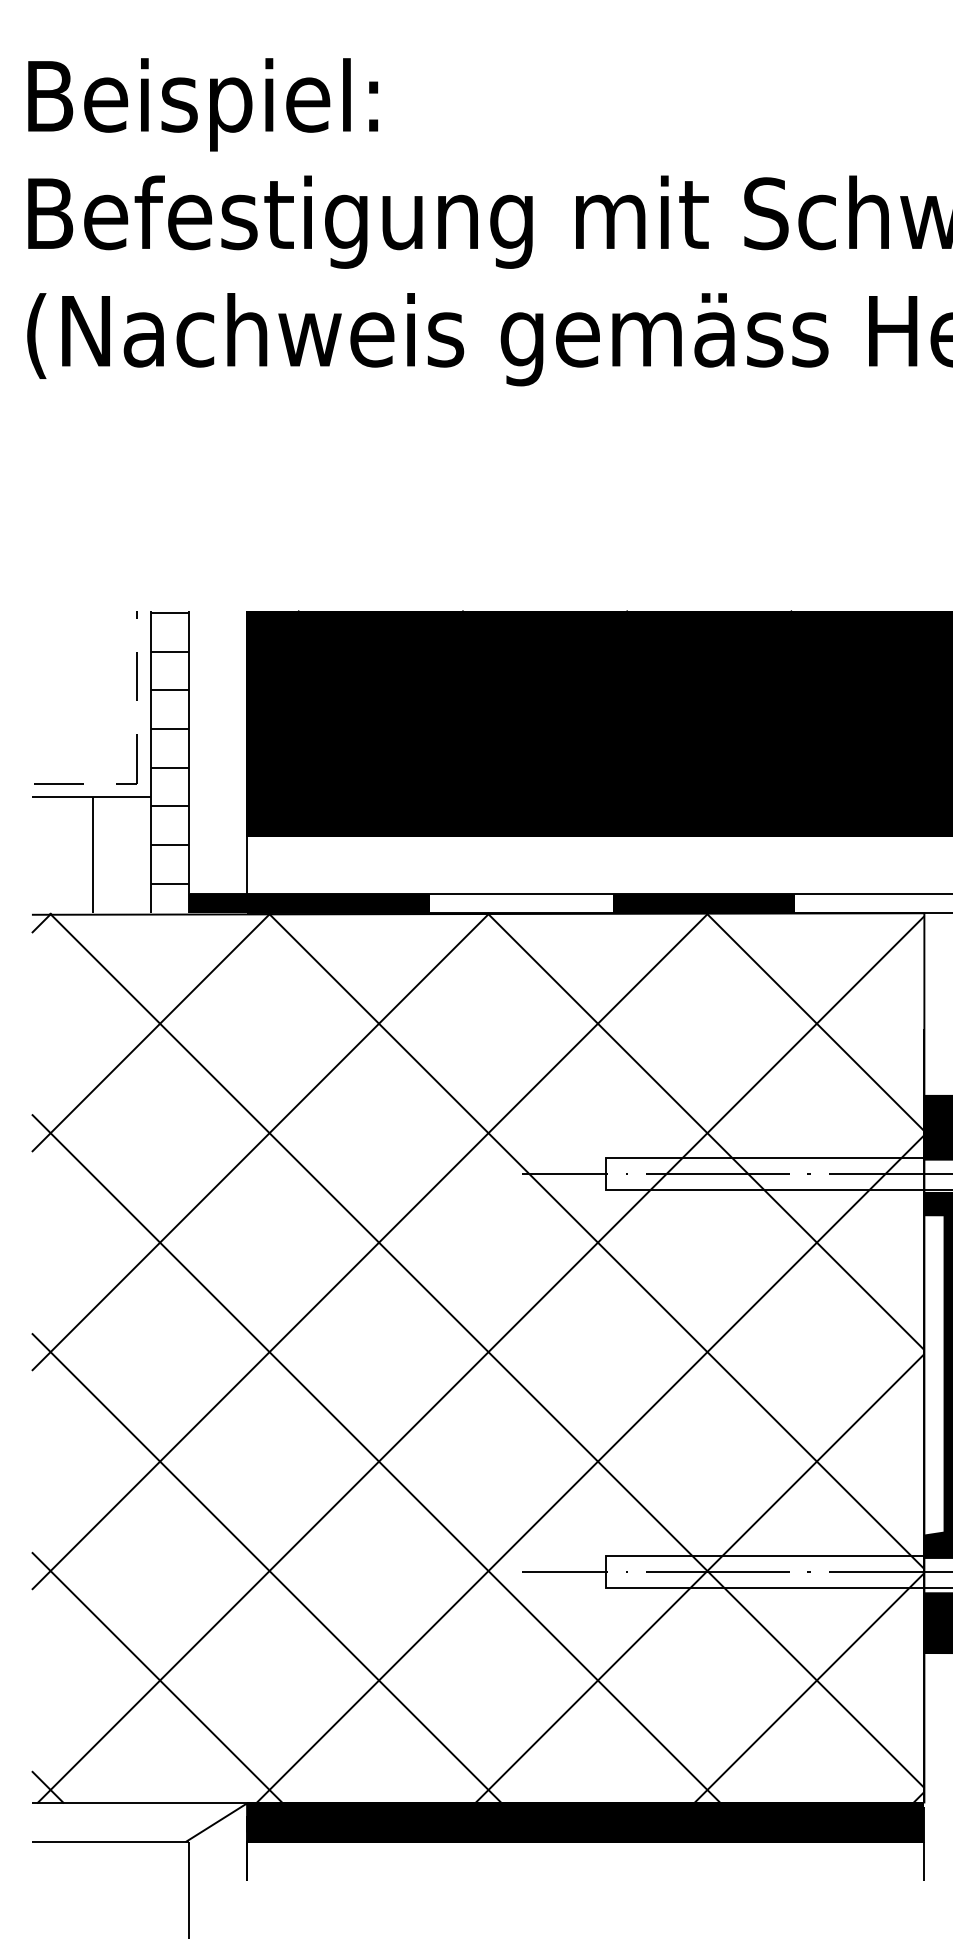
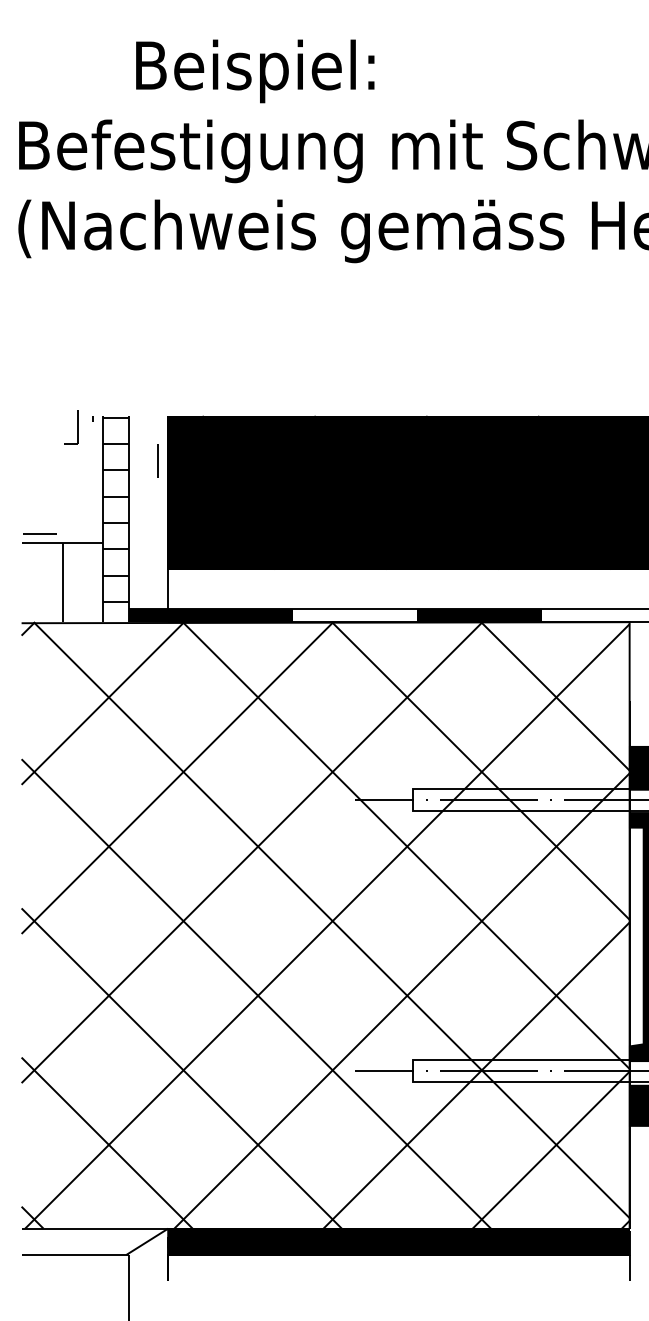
text: (203, 104) -> (255, 71), moved
line: (135, 675) -> (157, 460), moved
part: (127, 759) -> (71, 427), moved

